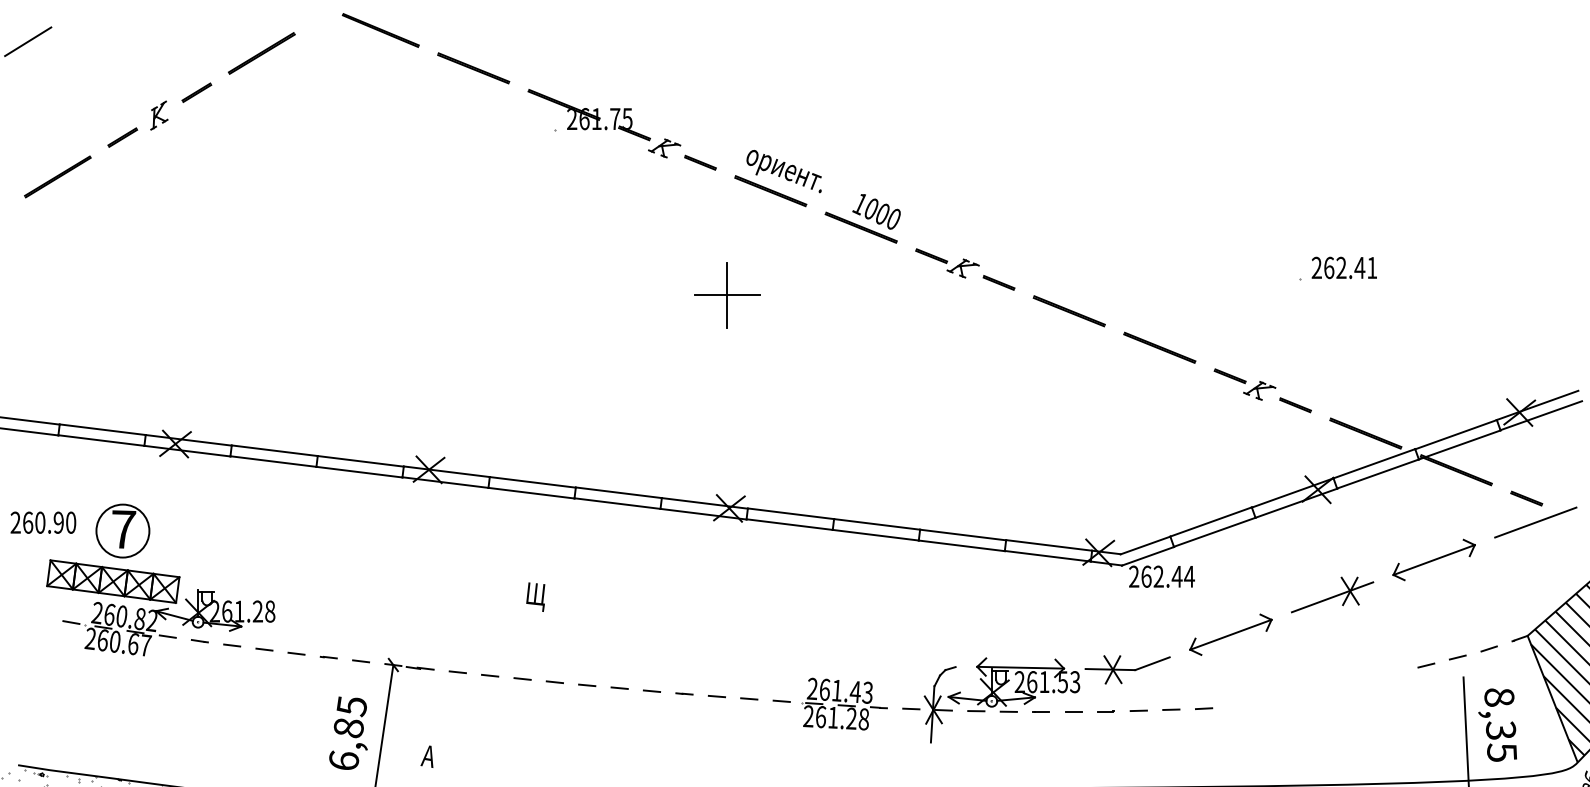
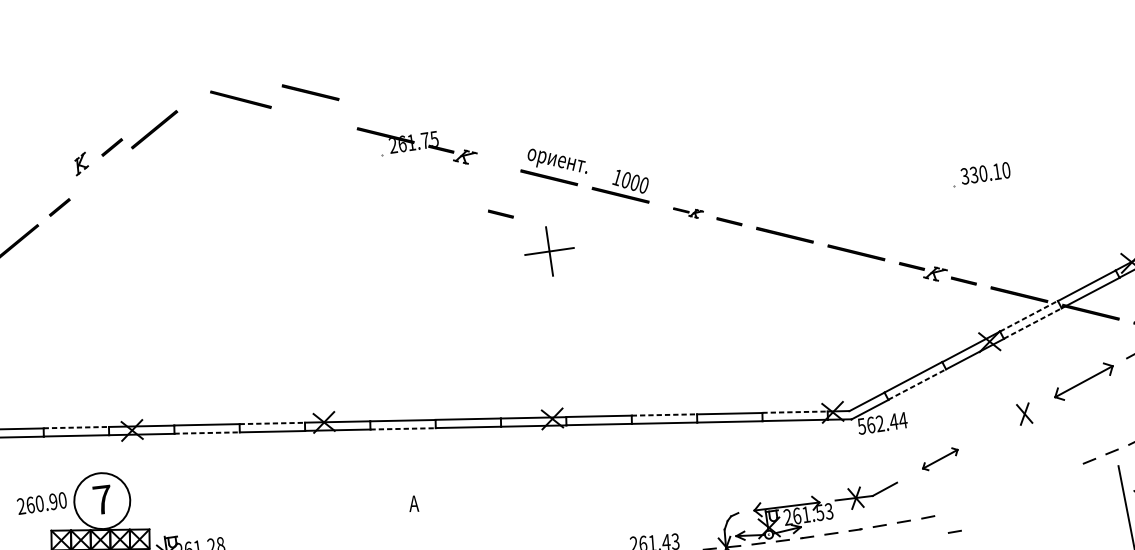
line: (473, 68) -> (310, 92), moved
line: (196, 92) -> (111, 147), moved
part: (159, 115) -> (81, 163), moved
line: (700, 162) -> (500, 213), moved
part: (947, 263) -> (688, 212), size x0.6
text: (1344, 267) -> (985, 173), 262.41 -> 330.10
part: (727, 295) -> (549, 251), moved
line: (103, 429) -> (76, 427), solid -> dashed
line: (273, 461) -> (207, 432), solid -> dashed
line: (361, 461) -> (272, 423), solid -> dashed
line: (1374, 463) -> (1029, 316), solid -> dashed
line: (1378, 473) -> (1033, 323), solid -> dashed
line: (532, 493) -> (403, 428), solid -> dashed
line: (877, 524) -> (664, 415), solid -> dashed
circle: (122, 530) -> (101, 500), size x1.4
line: (1215, 532) -> (917, 384), solid -> dashed
line: (1049, 545) -> (795, 412), solid -> dashed
text: (1134, 576) -> (862, 426), 262.44 -> 562.44
text: (534, 596) -> (416, 505), Щ -> А
line: (1332, 597) -> (1012, 420), removed
part: (1230, 634) -> (939, 459), size x0.6
line: (1236, 732) -> (954, 531), added

